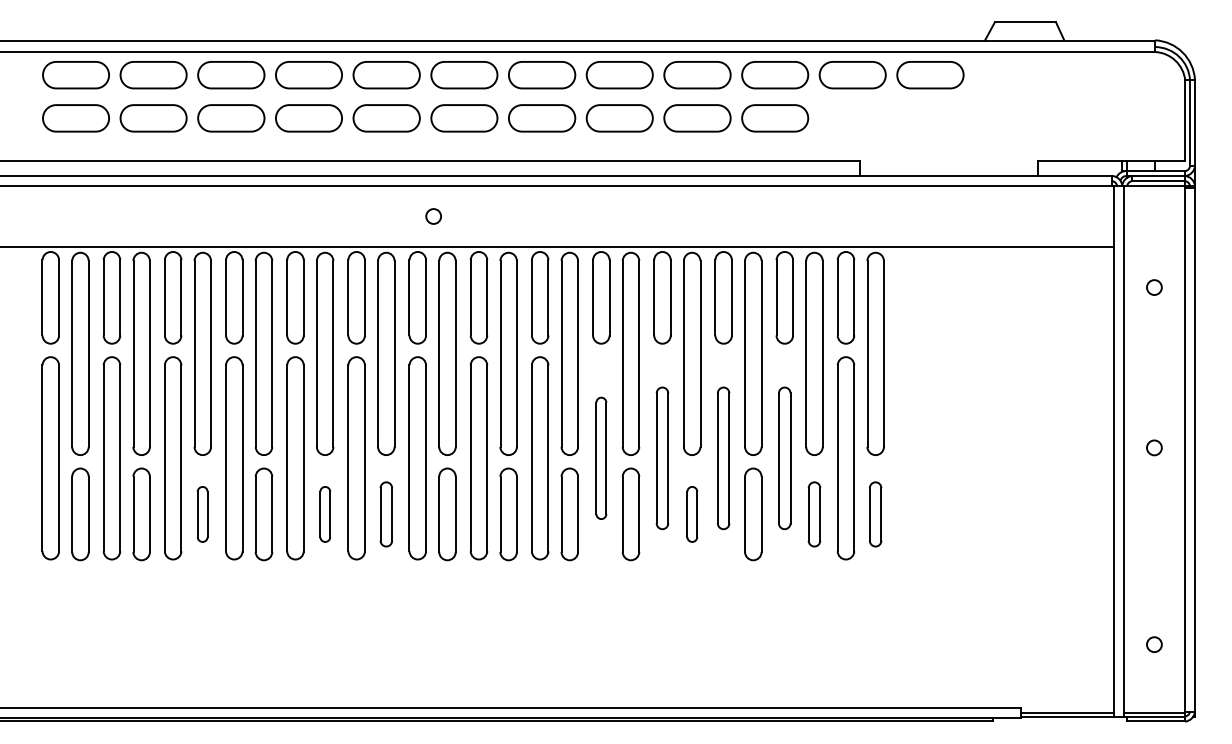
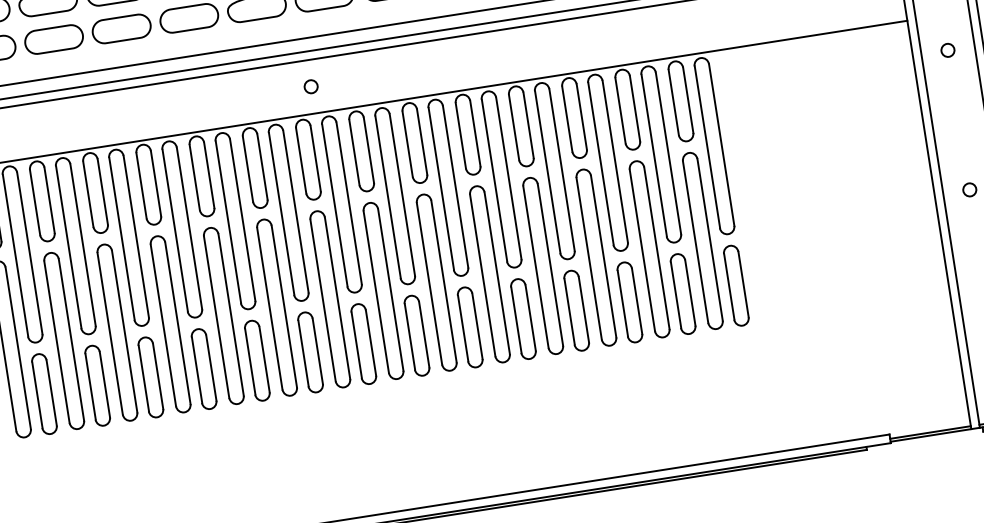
part: (601, 458) -> (490, 274), size x1.67
part: (662, 458) -> (543, 266), size x1.43
part: (723, 458) -> (596, 257), size x1.43
part: (784, 458) -> (649, 249), size x1.43
part: (202, 514) -> (150, 377), size x1.67
part: (325, 514) -> (257, 360), size x1.67
part: (386, 514) -> (310, 352), size x1.43
part: (692, 514) -> (576, 310), size x1.67
part: (814, 514) -> (683, 294), size x1.43
part: (875, 514) -> (736, 285), size x1.43

